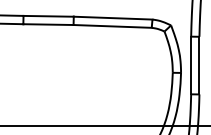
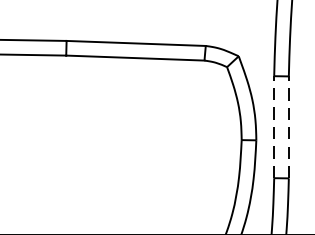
line: (191, 65) -> (274, 127), solid -> dashed
line: (199, 65) -> (288, 127), solid -> dashed

